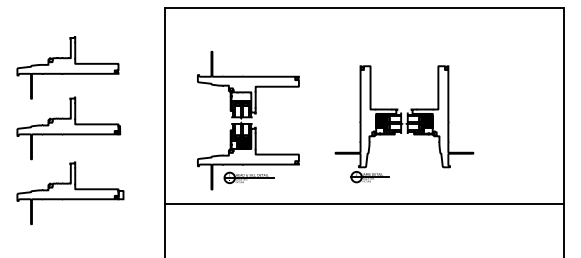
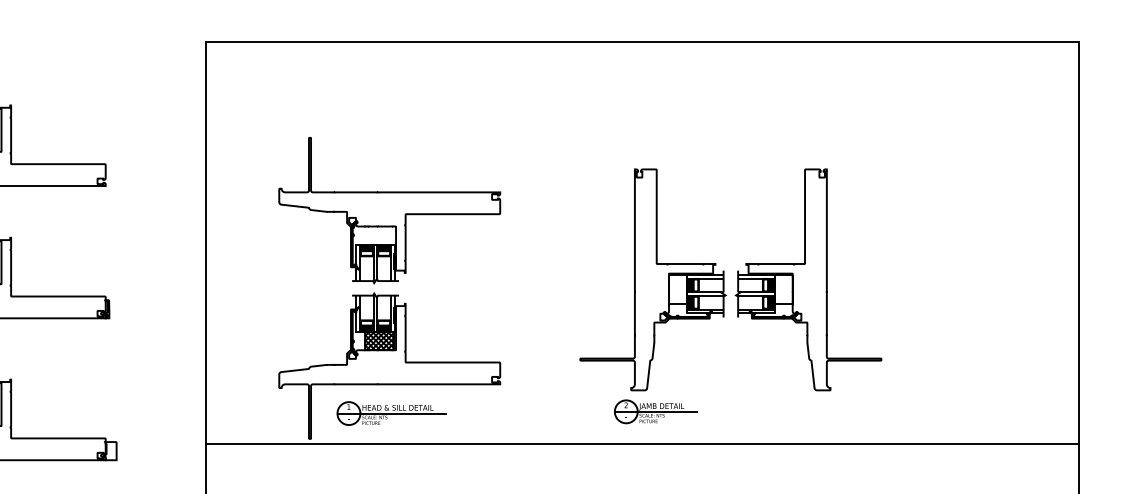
hatch: (380, 120) -> (678, 288), removed
hatch: (428, 120) -> (783, 288), removed
line: (363, 203) -> (641, 443), moved

